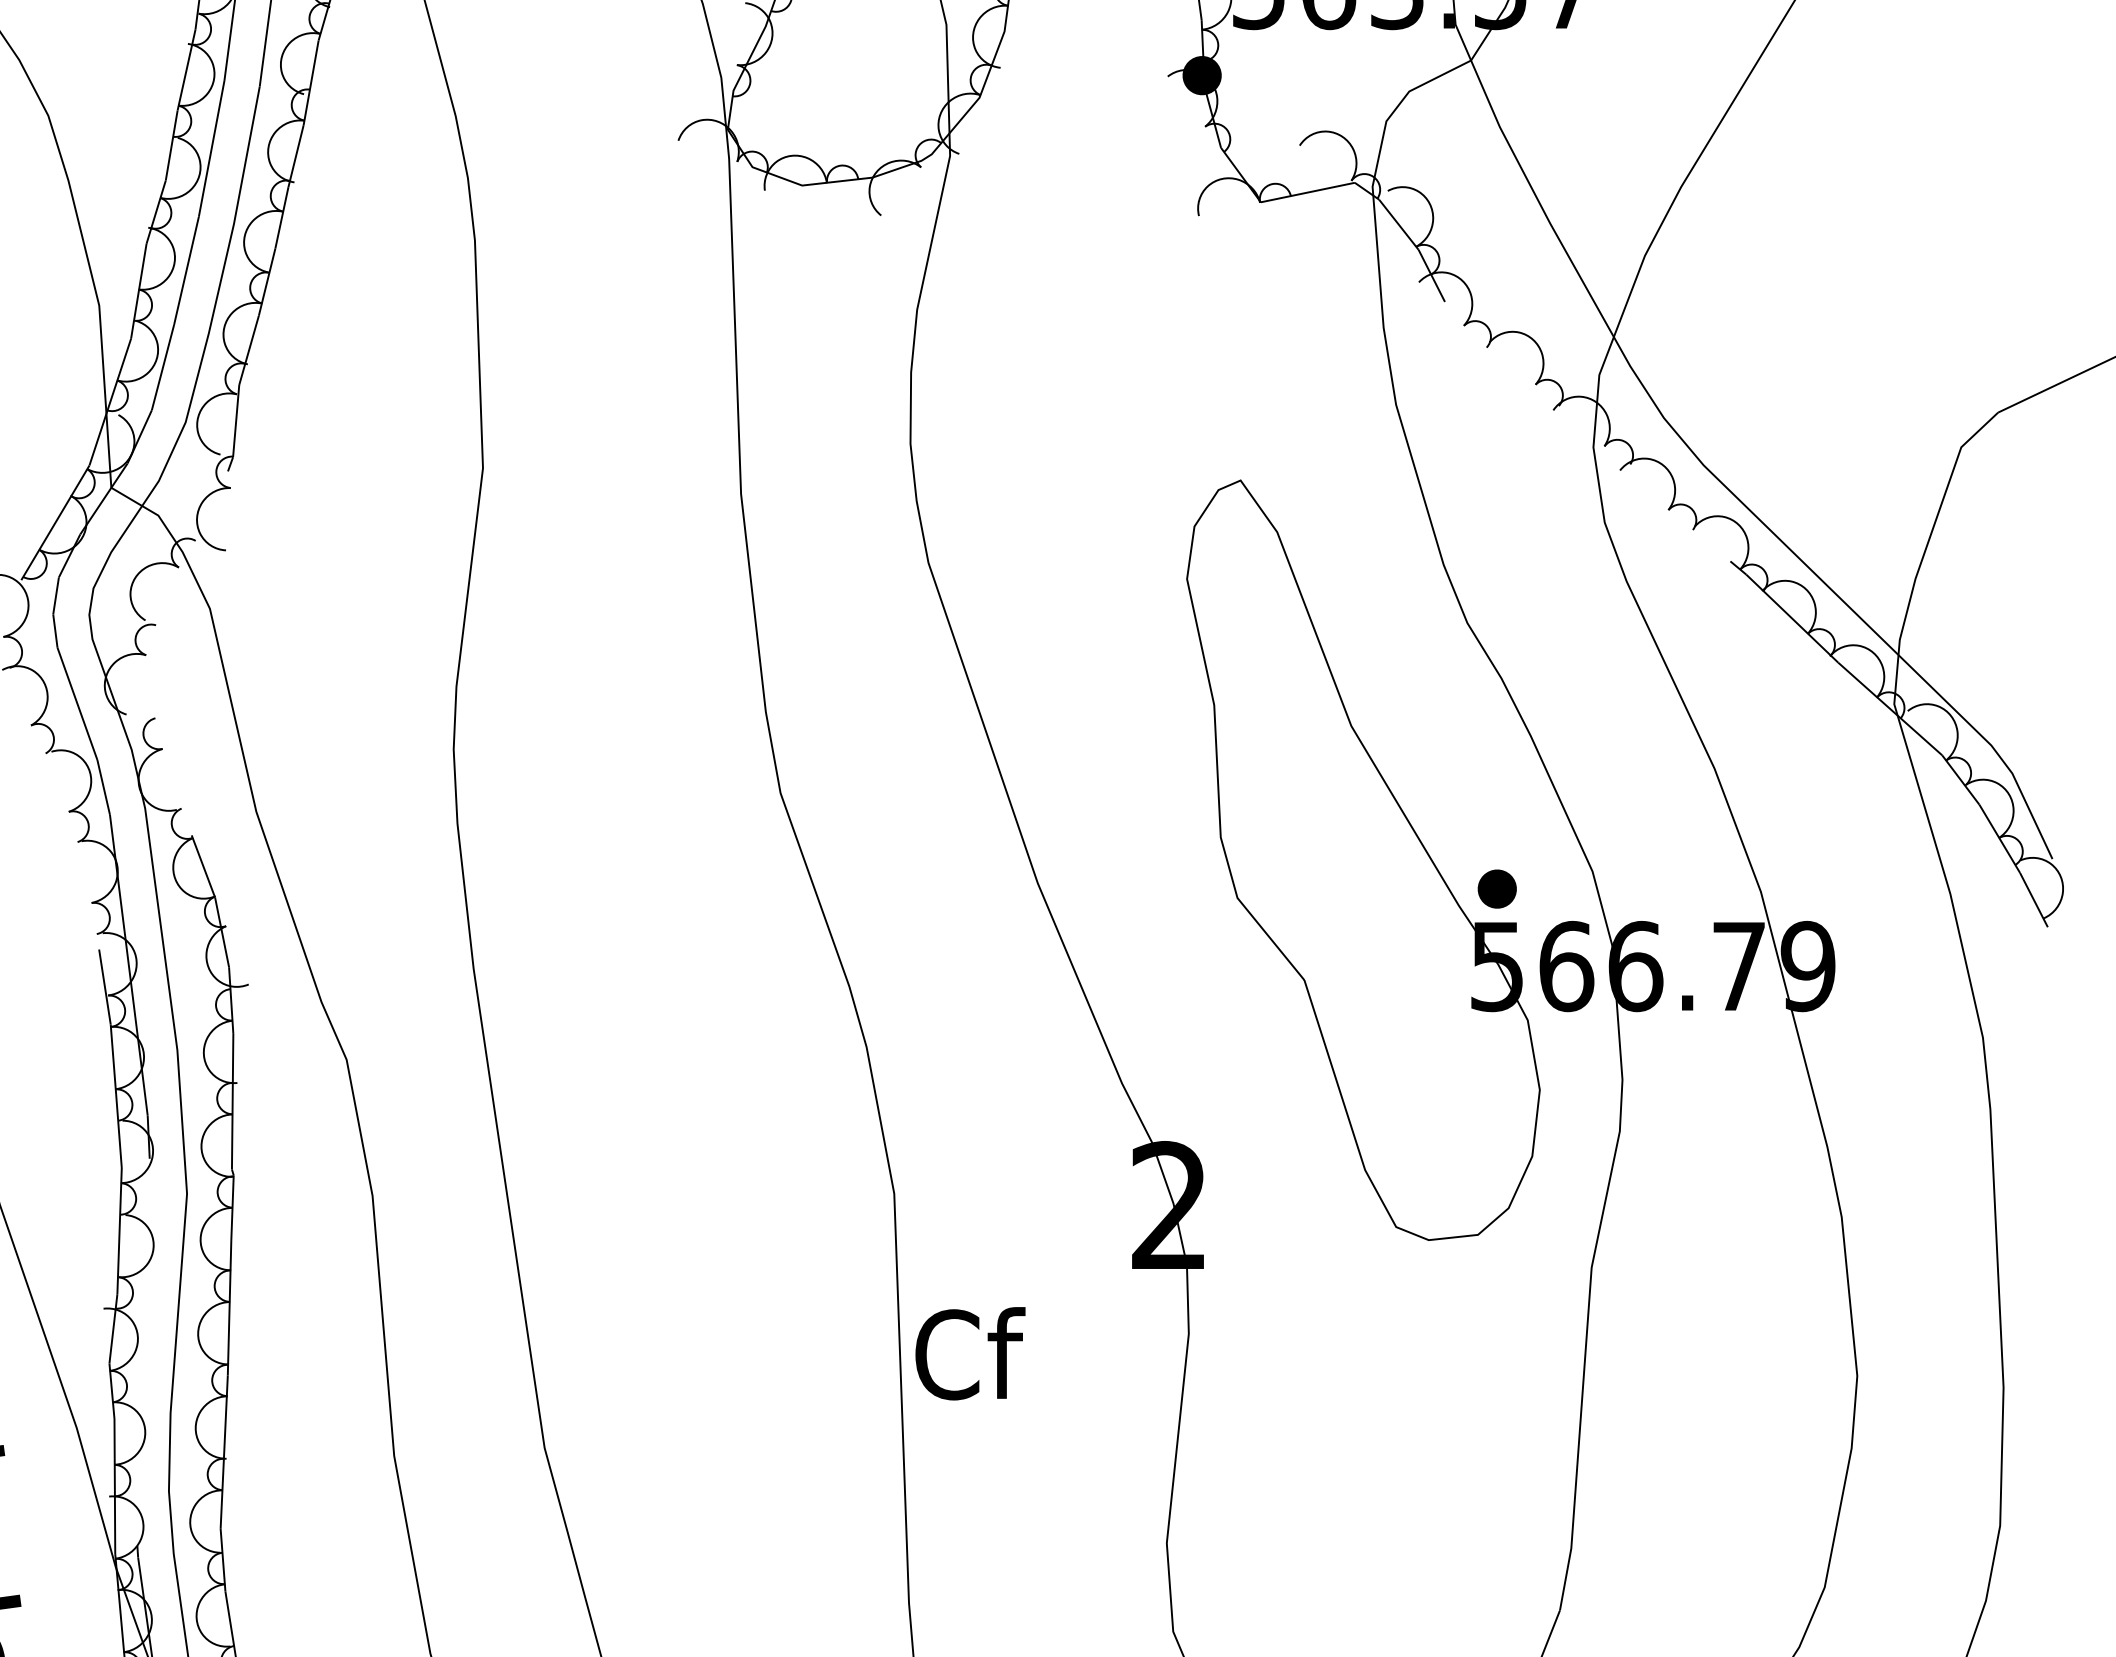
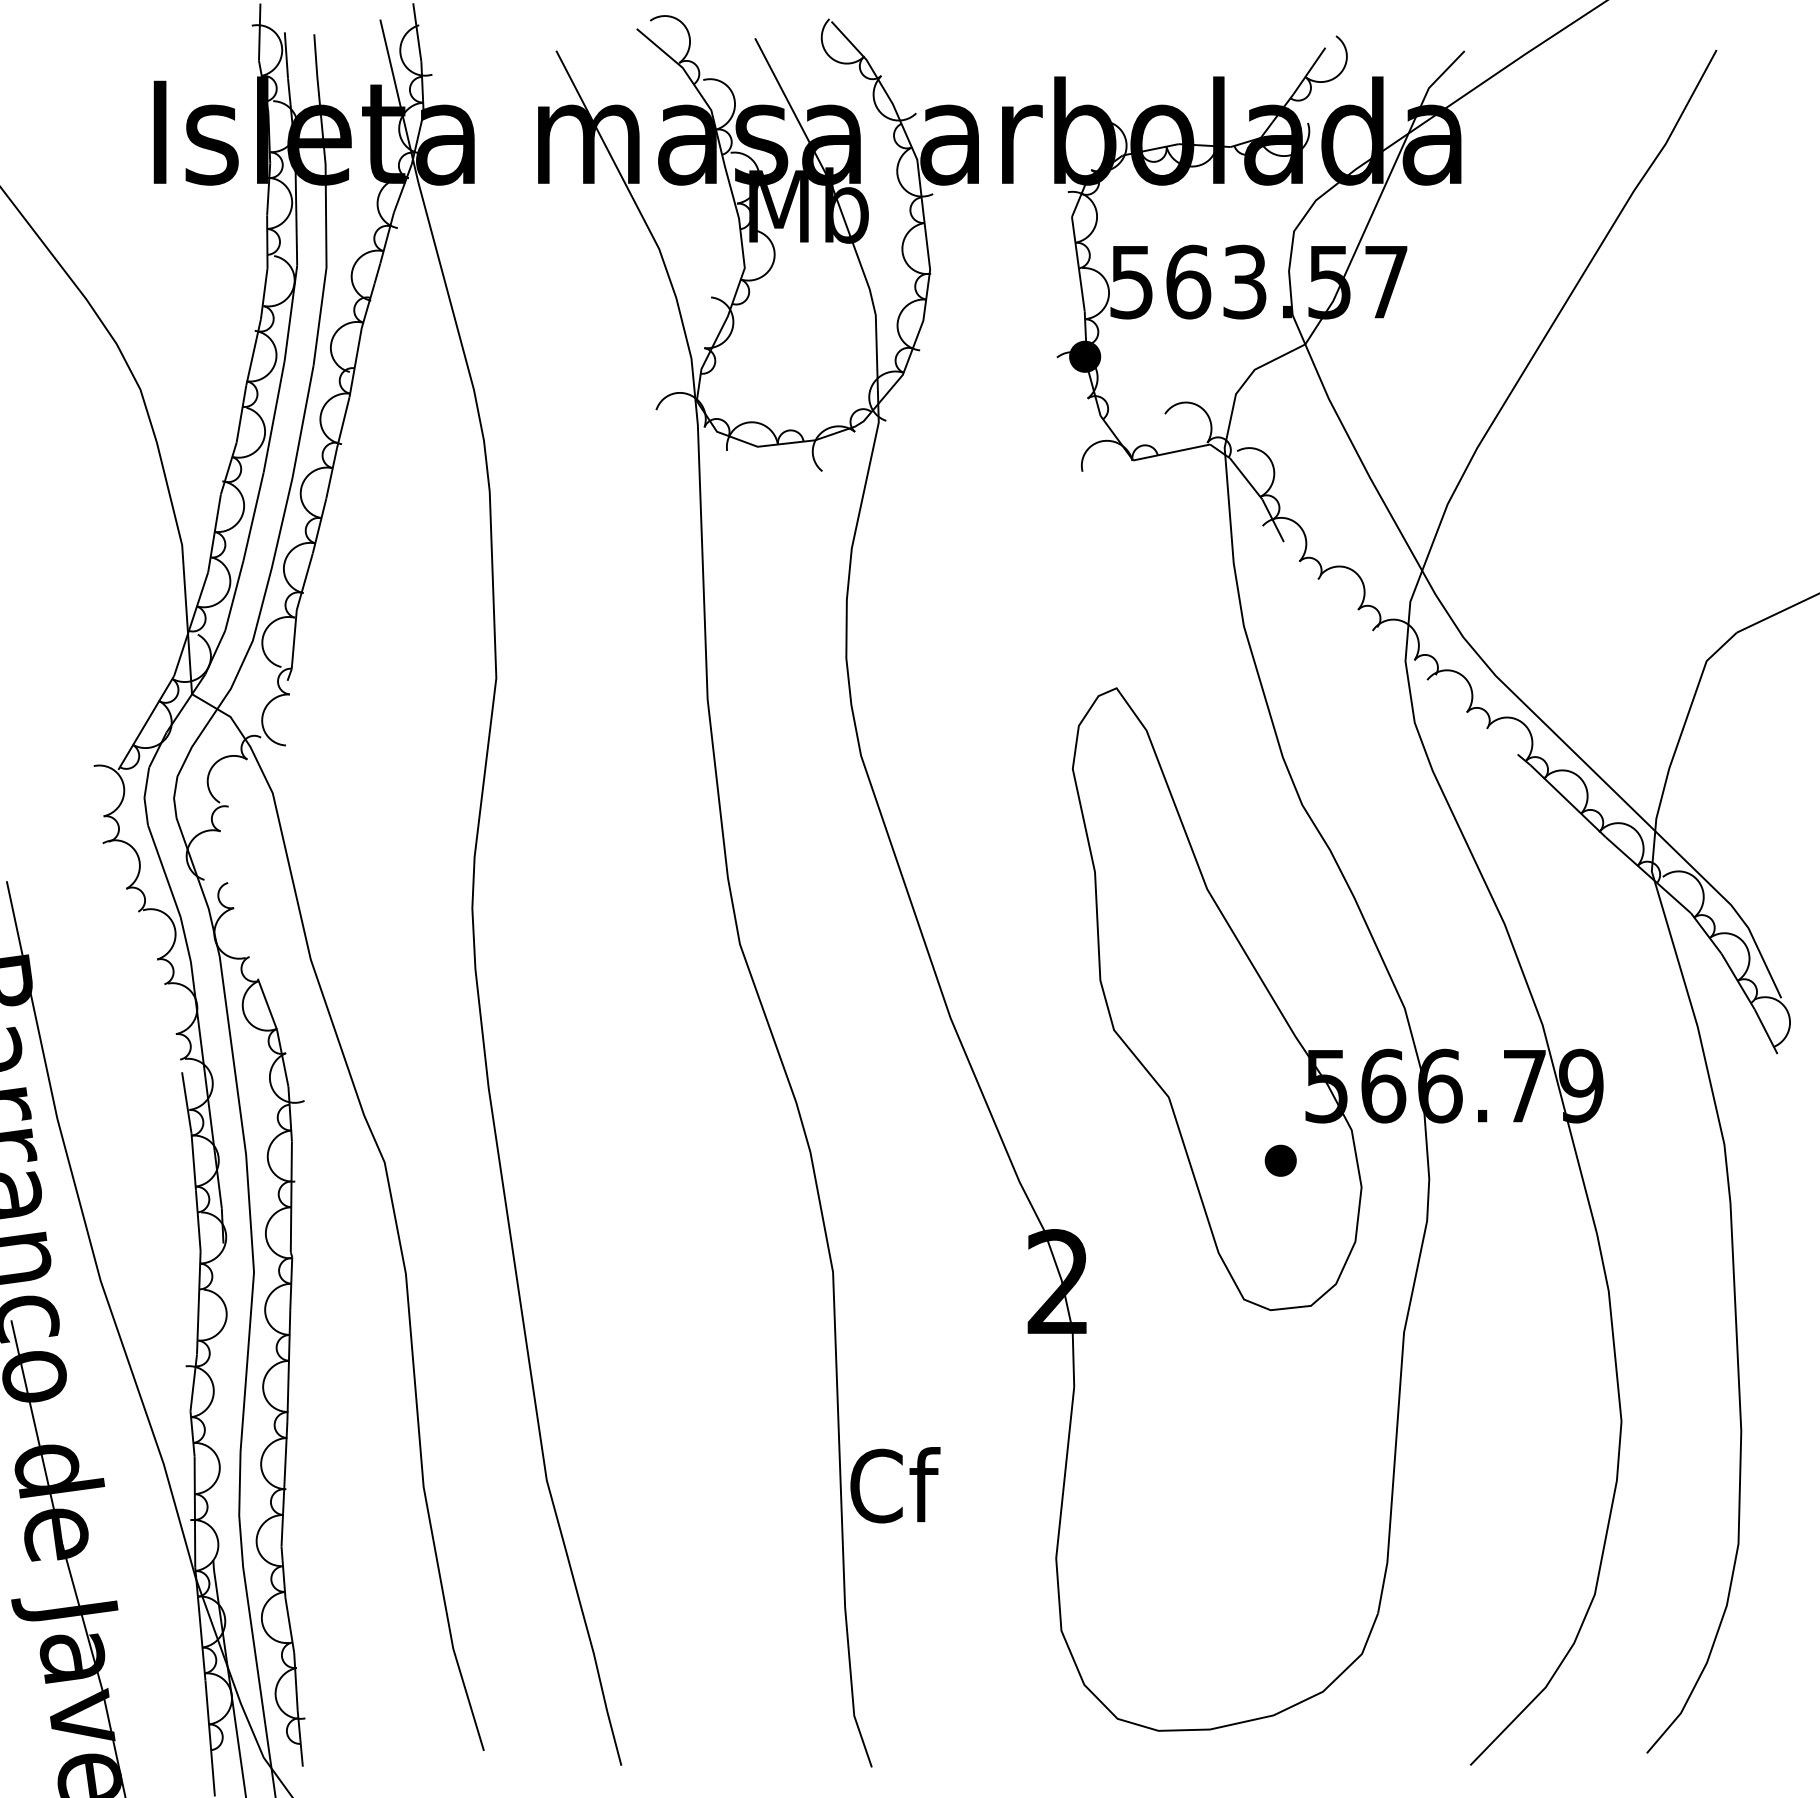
part: (1496, 888) -> (1280, 1160), moved
text: (970, 1354) -> (895, 1485), moved

